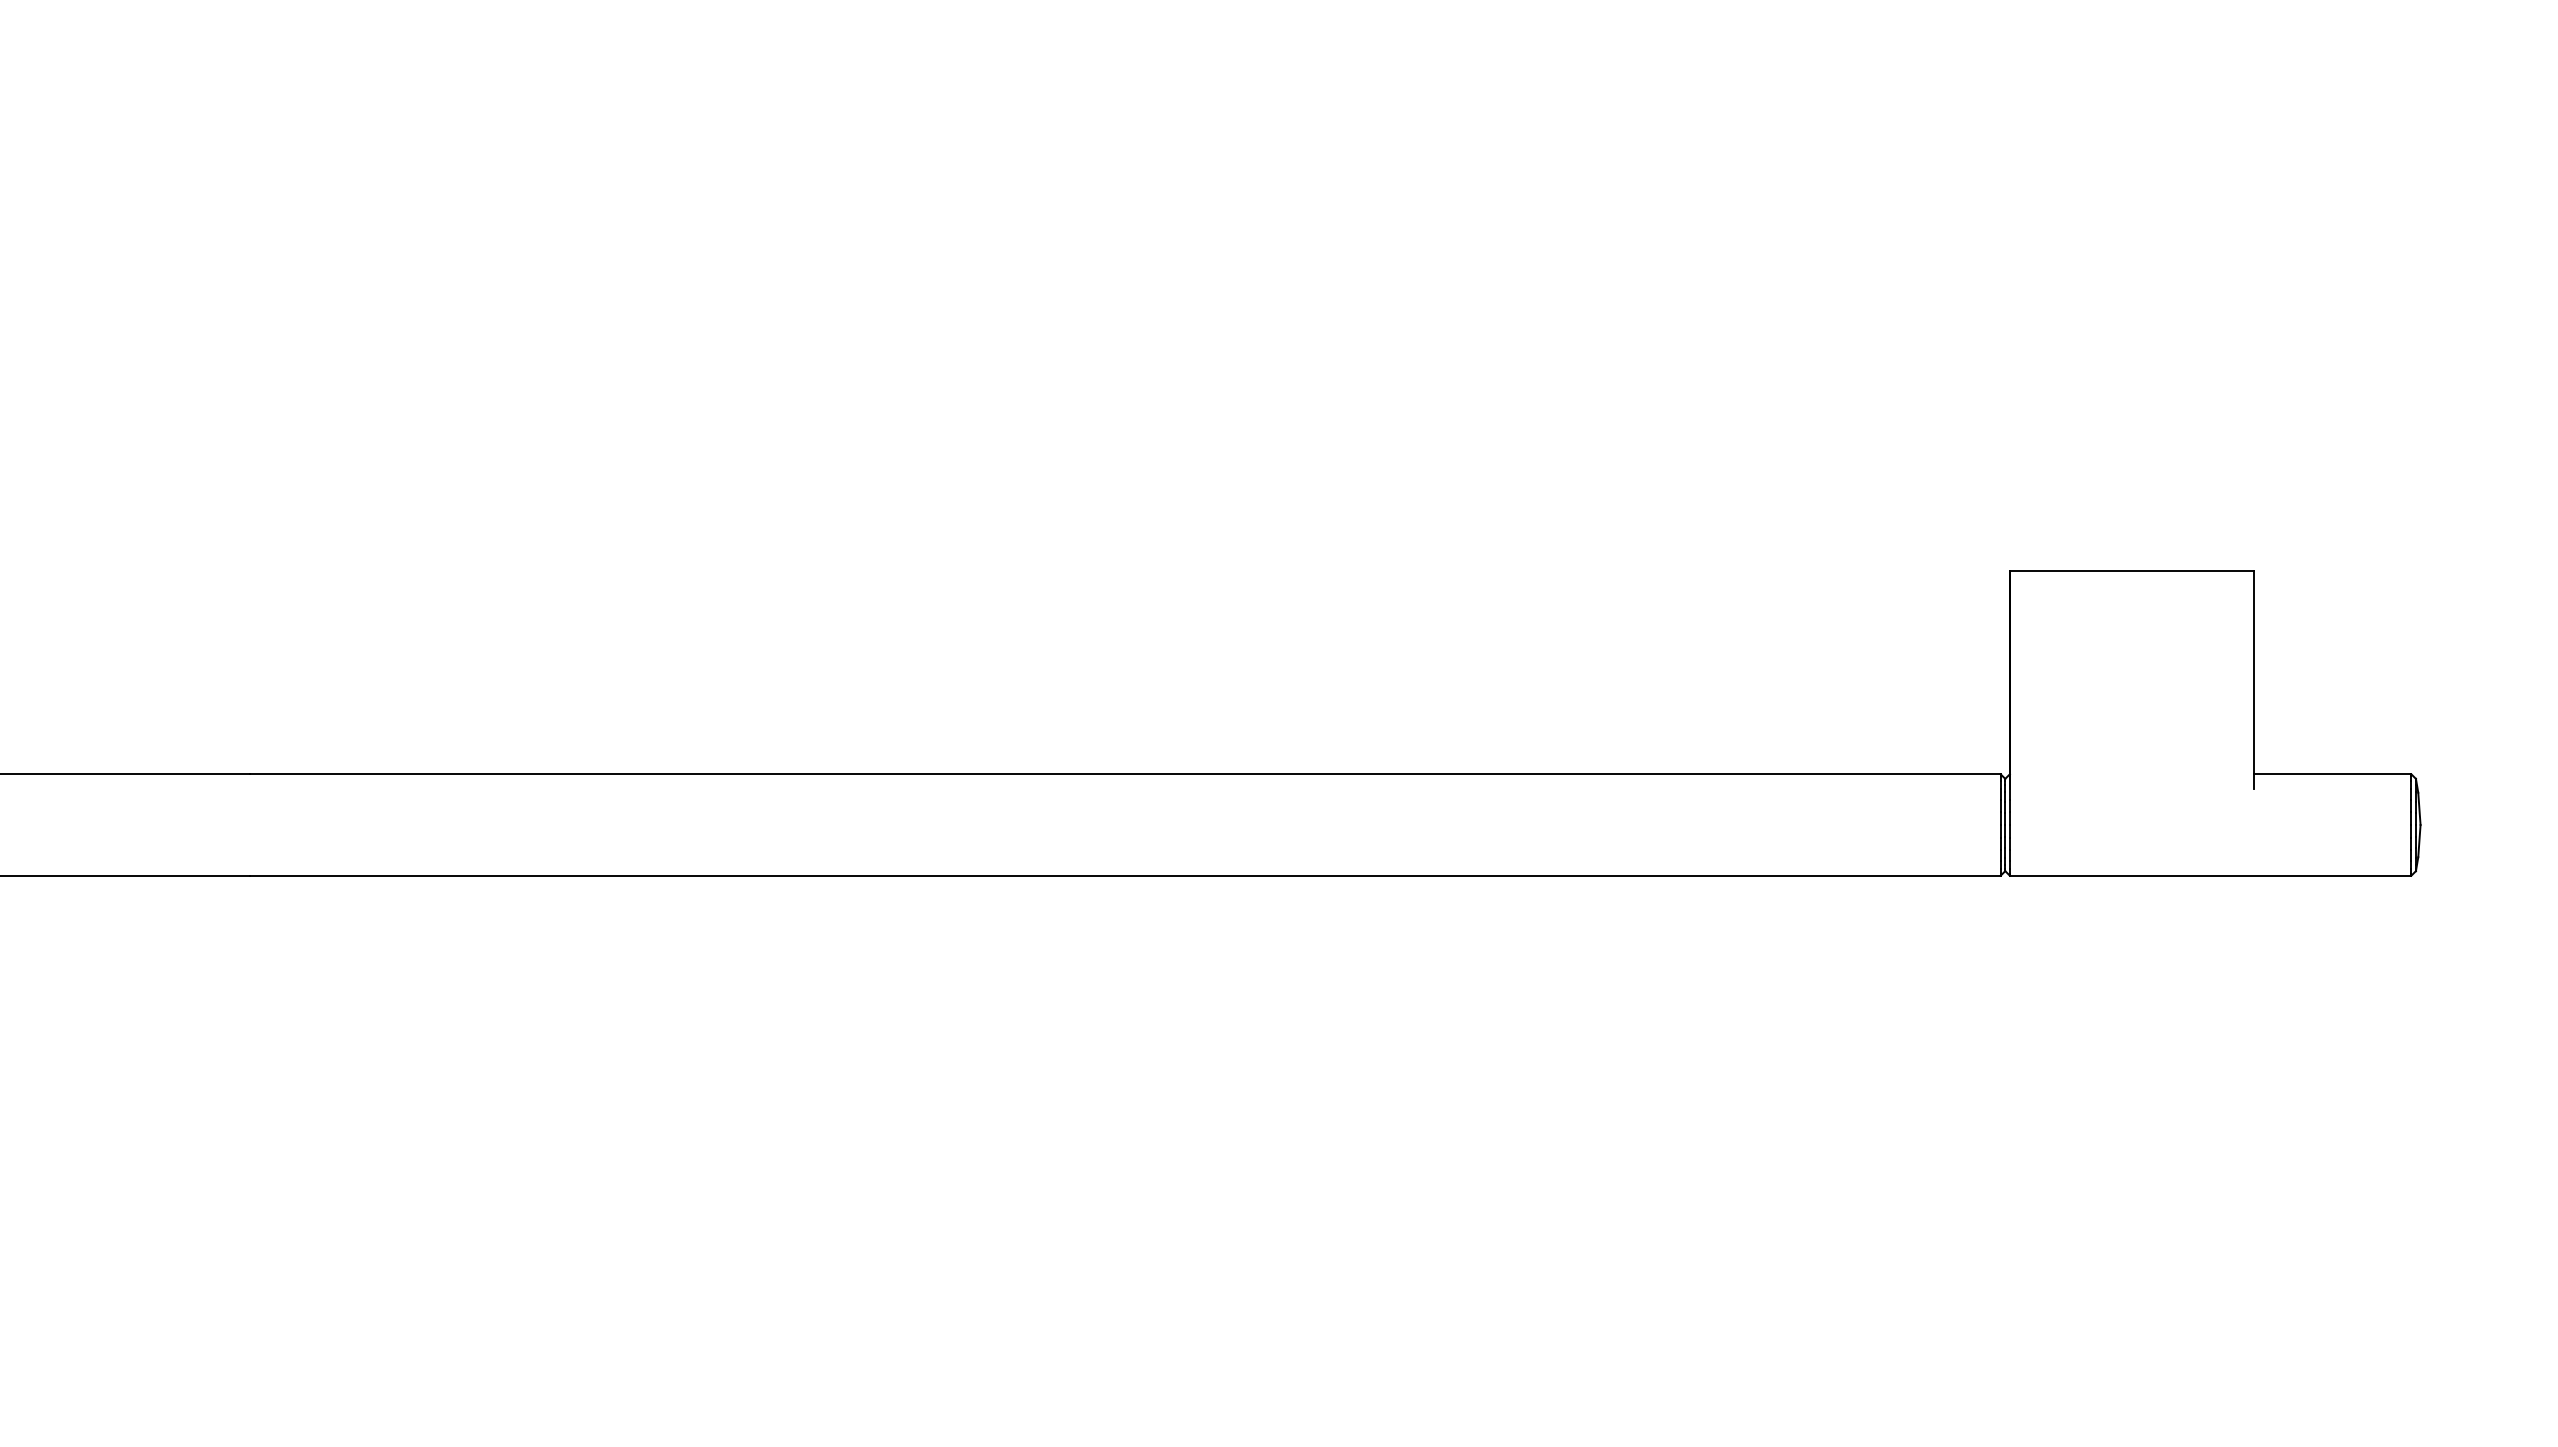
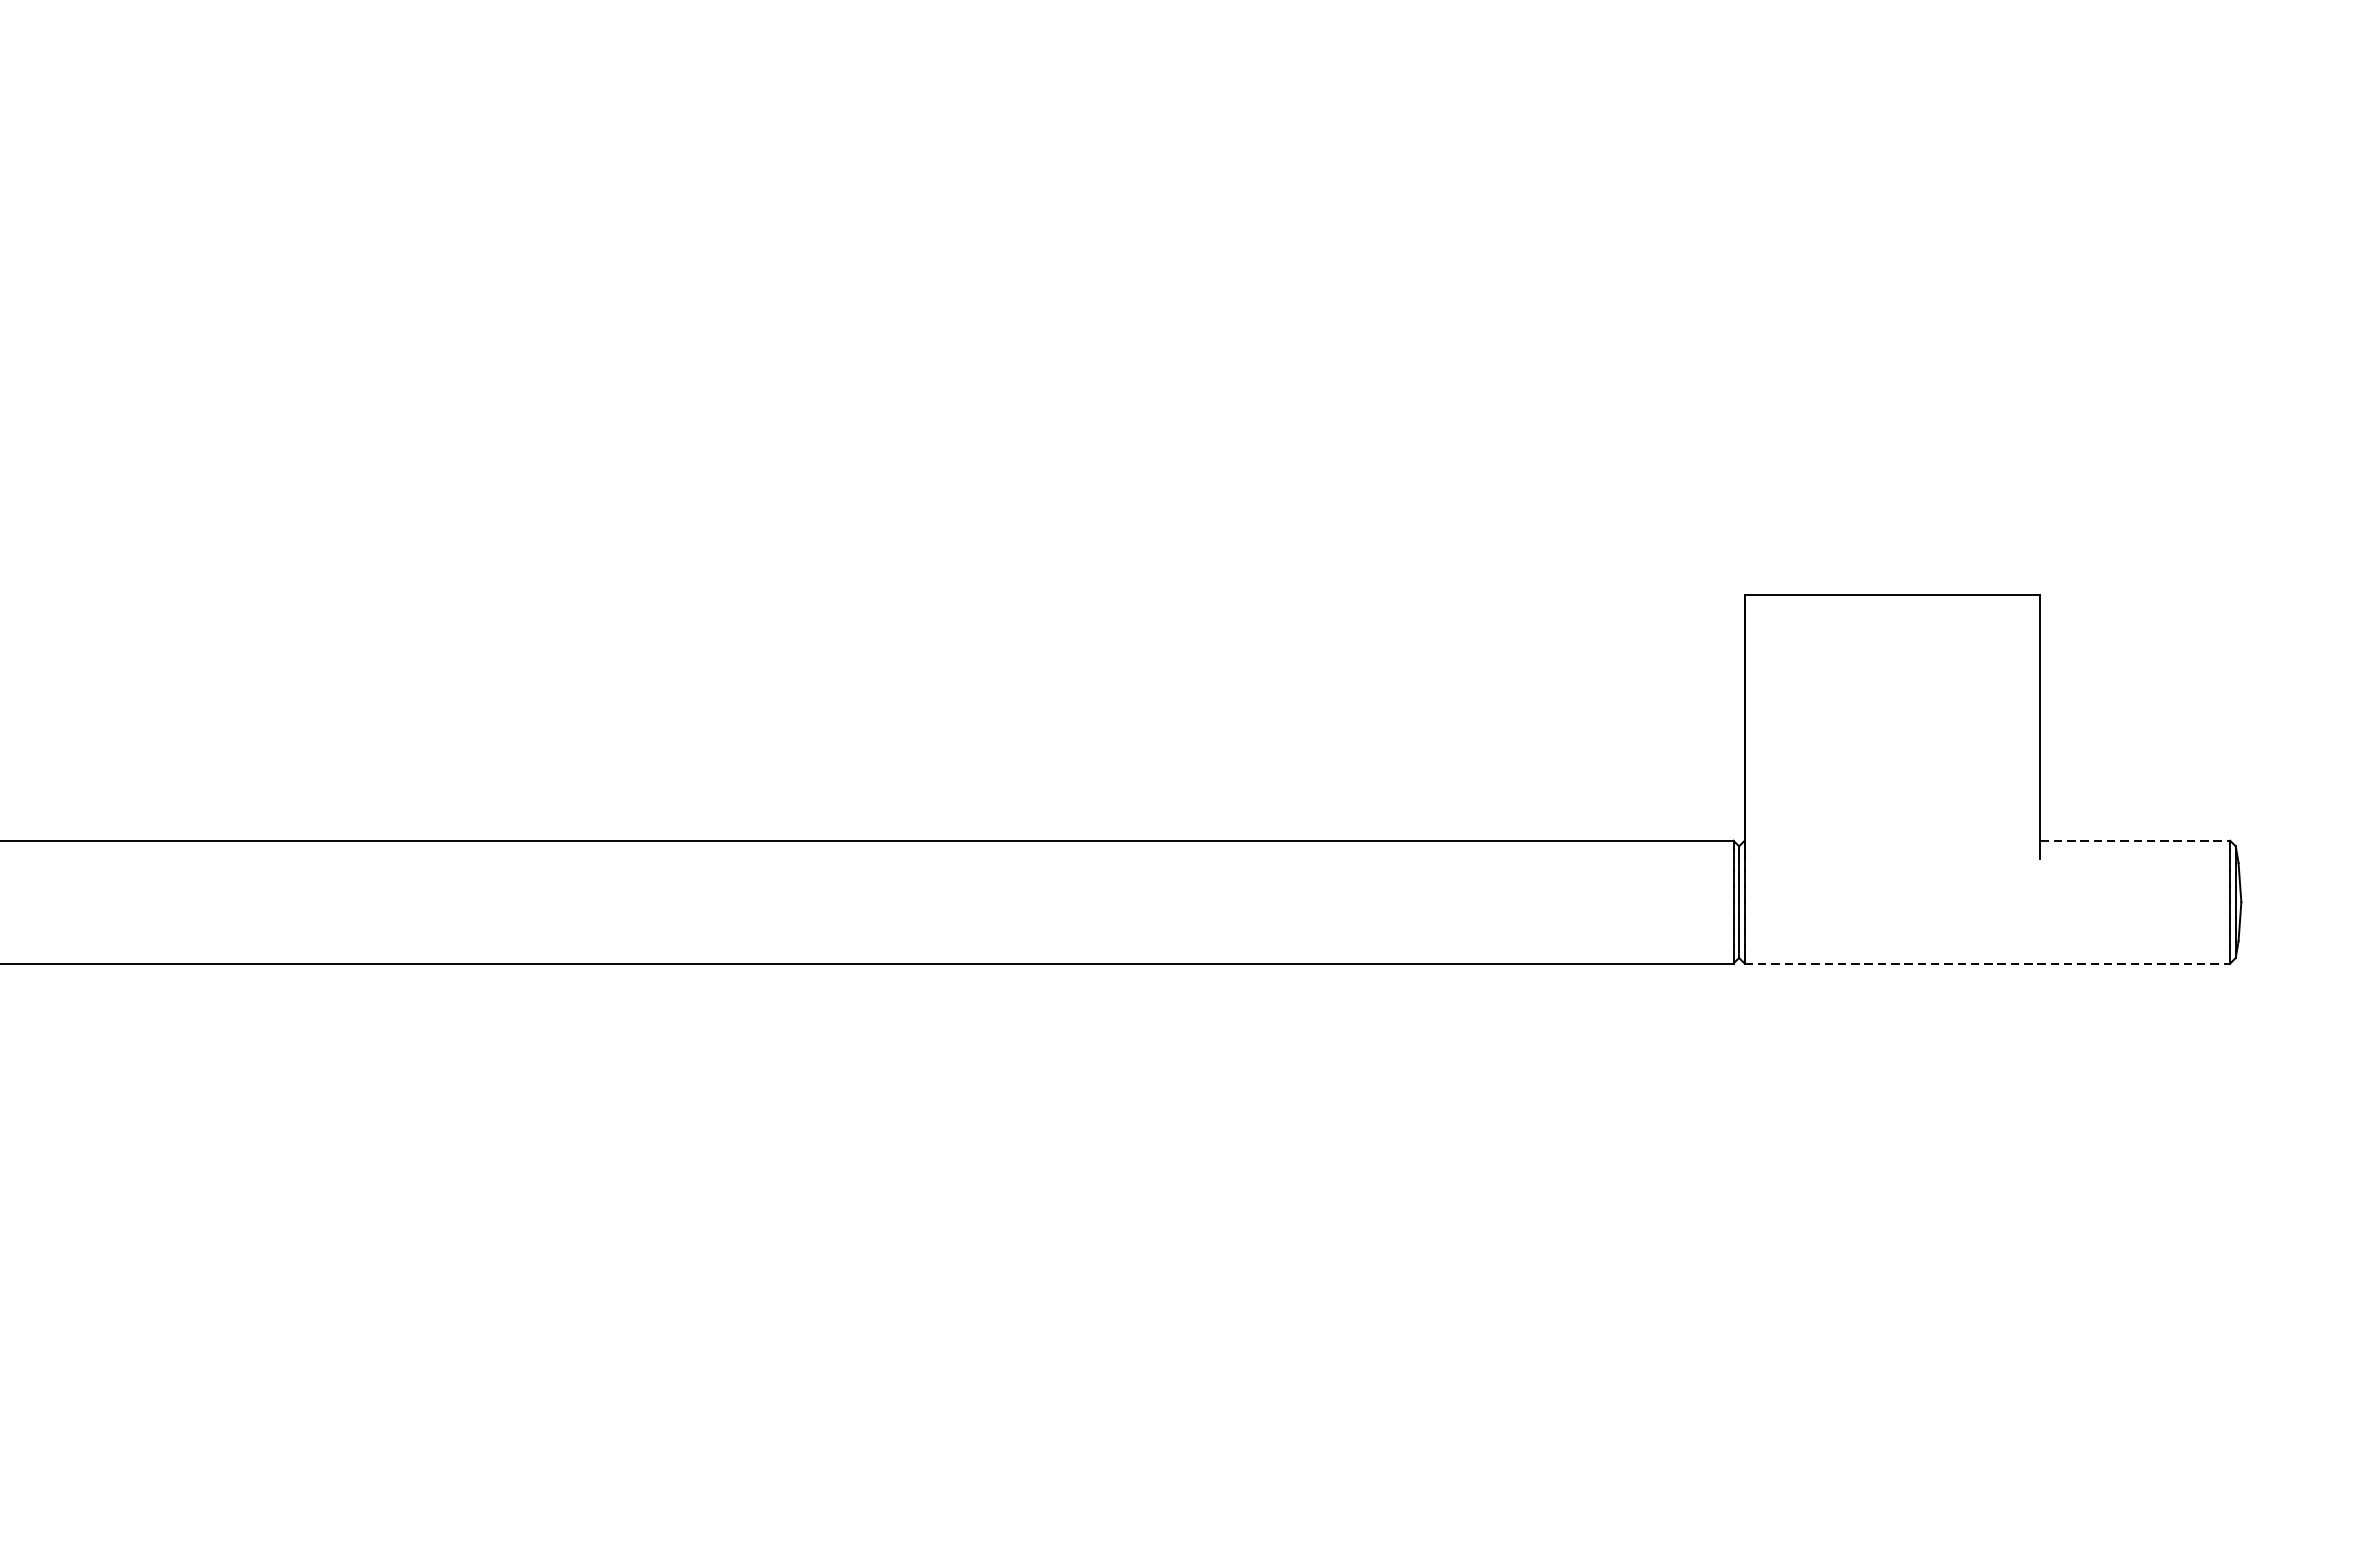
line: (2333, 774) -> (2136, 841), solid -> dashed
line: (2210, 875) -> (1987, 963), solid -> dashed

